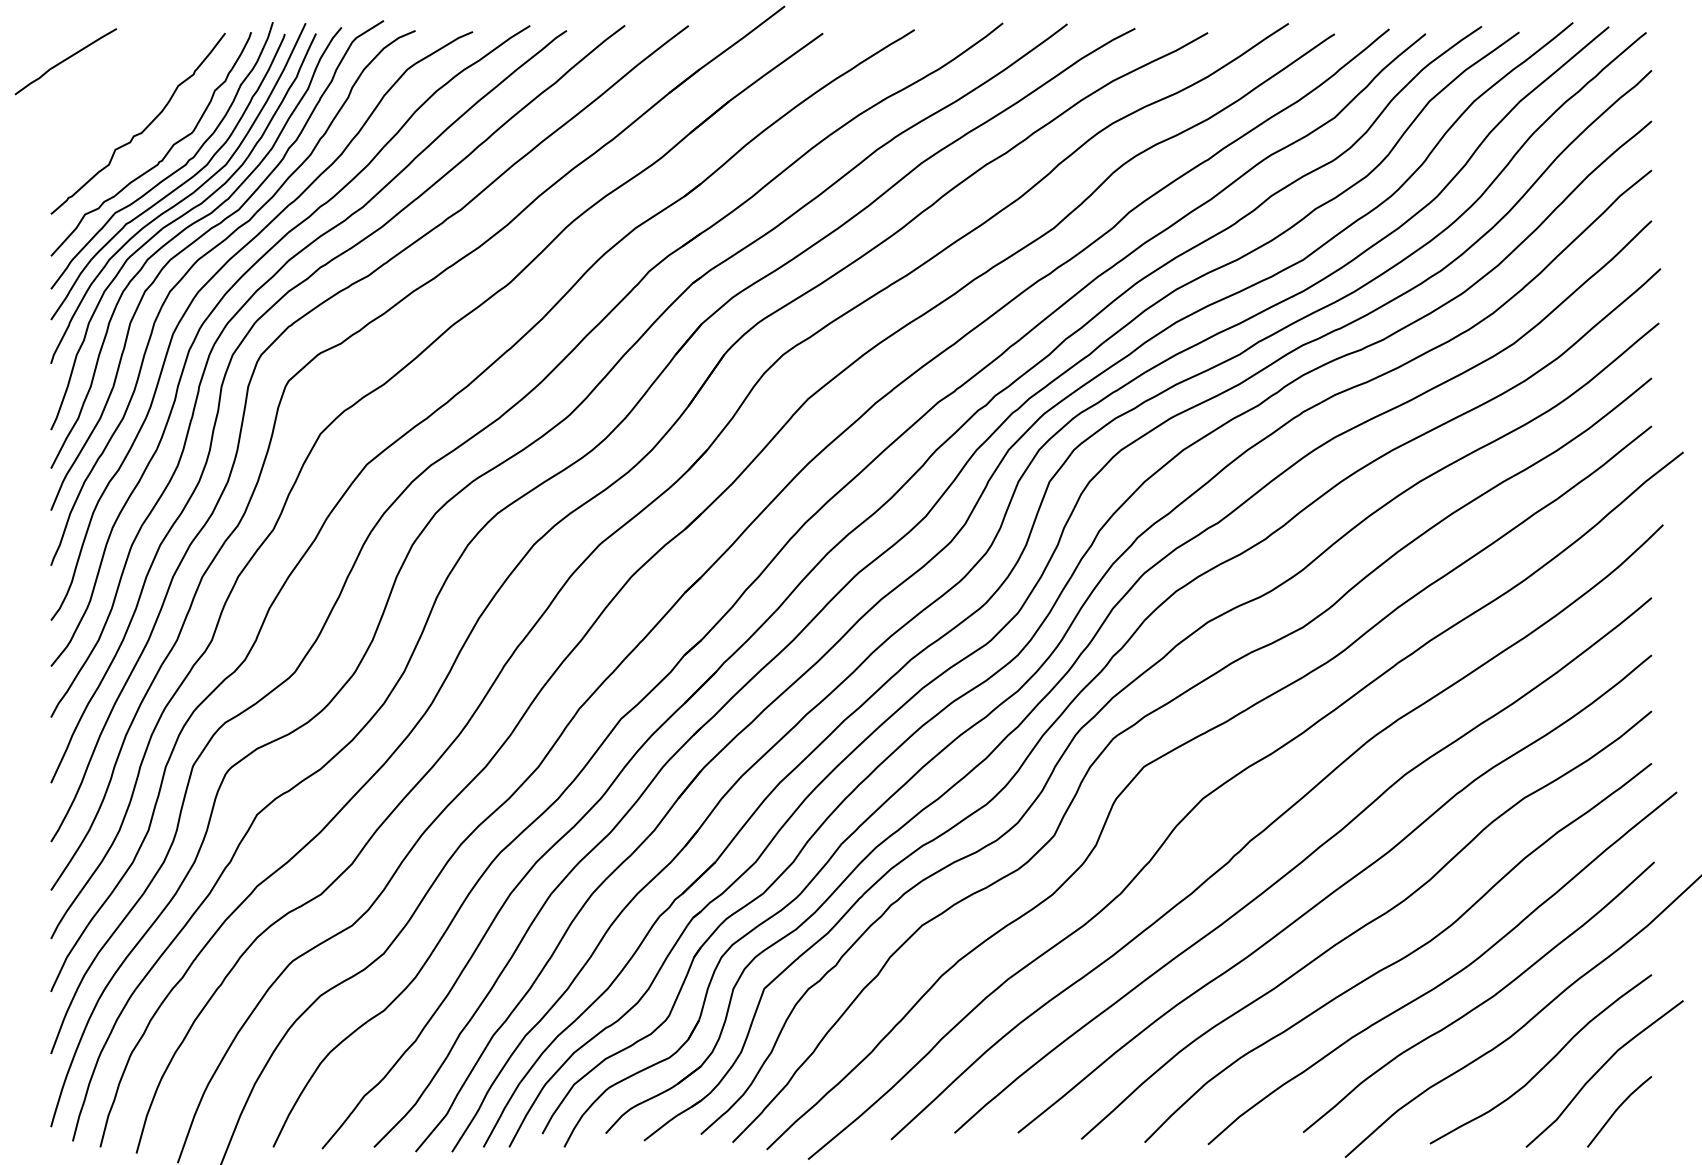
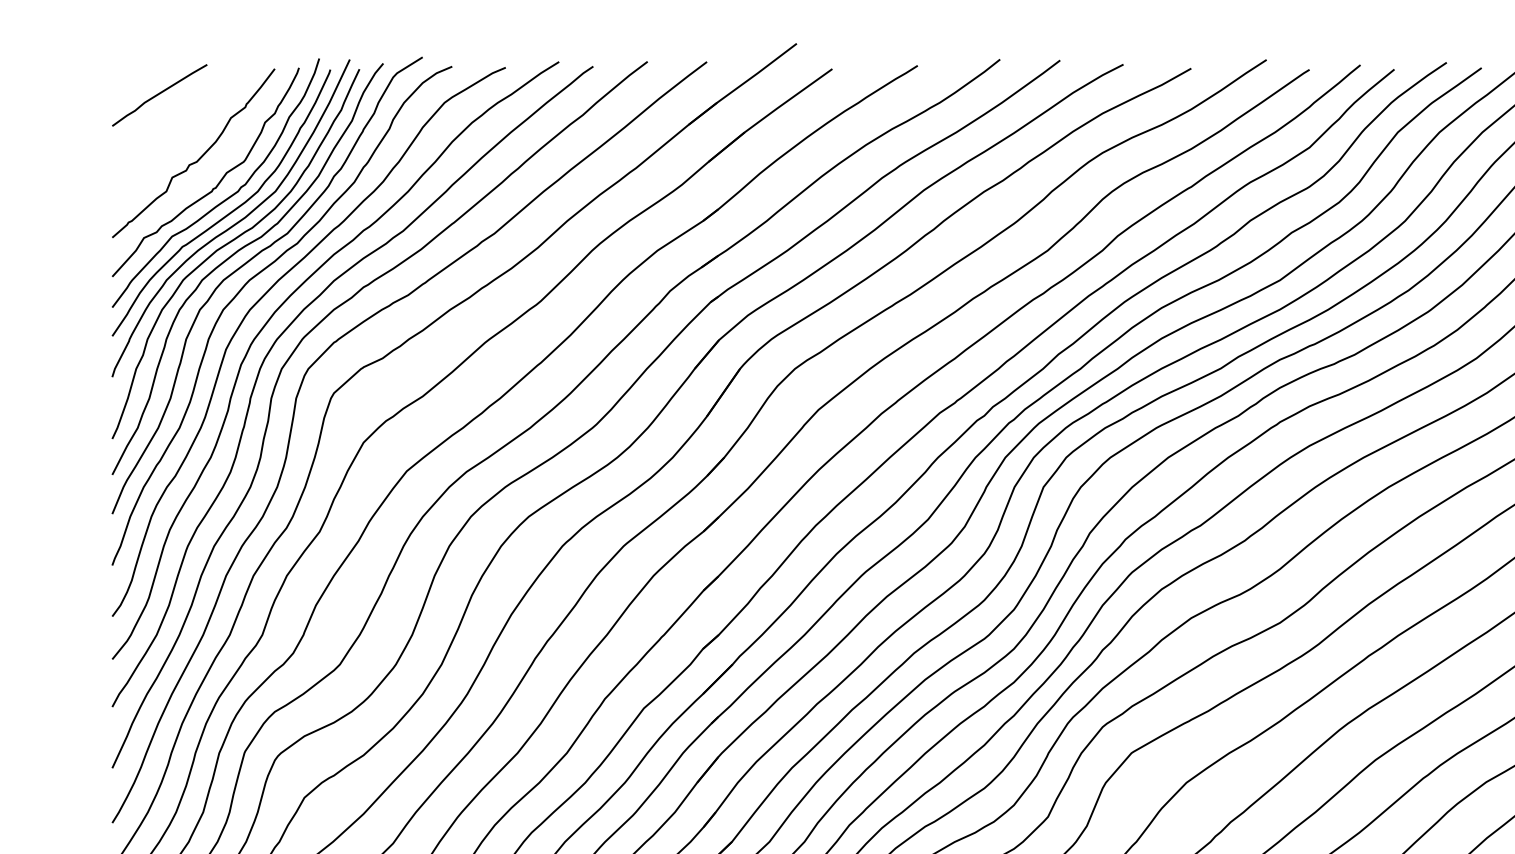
curve: (65, 60) -> (159, 94), moved

